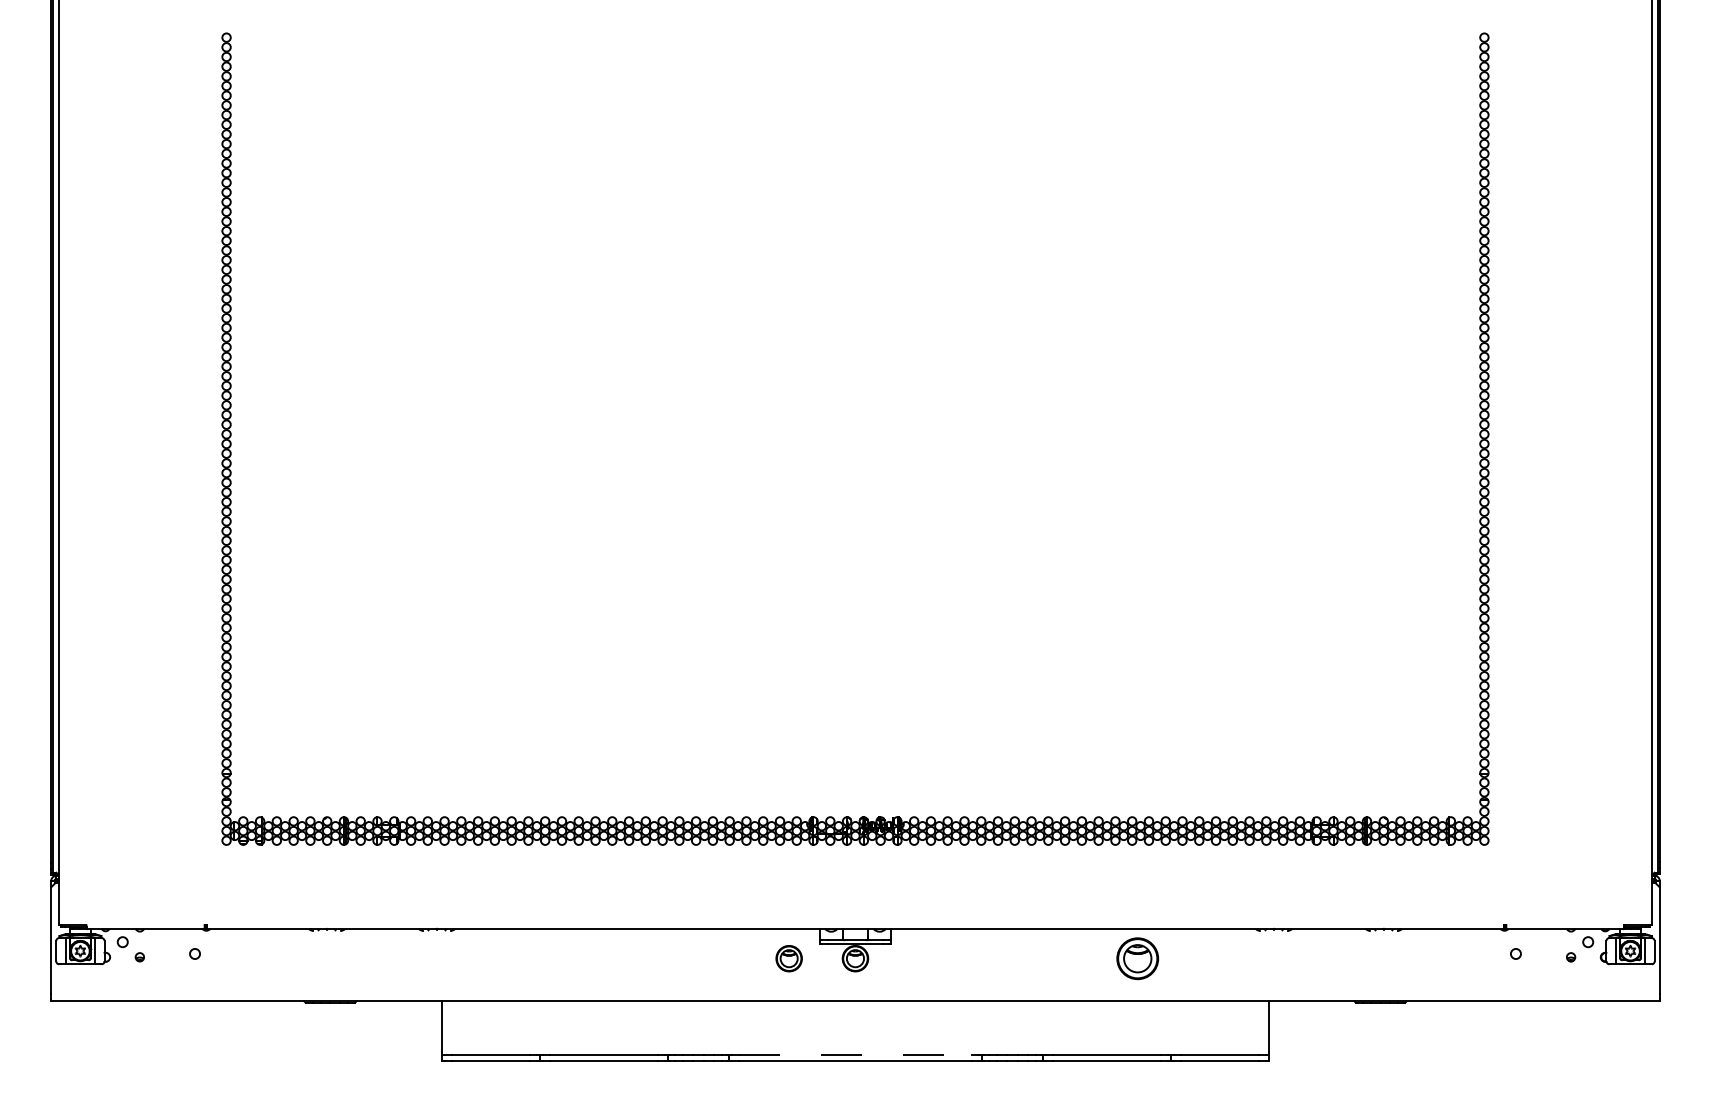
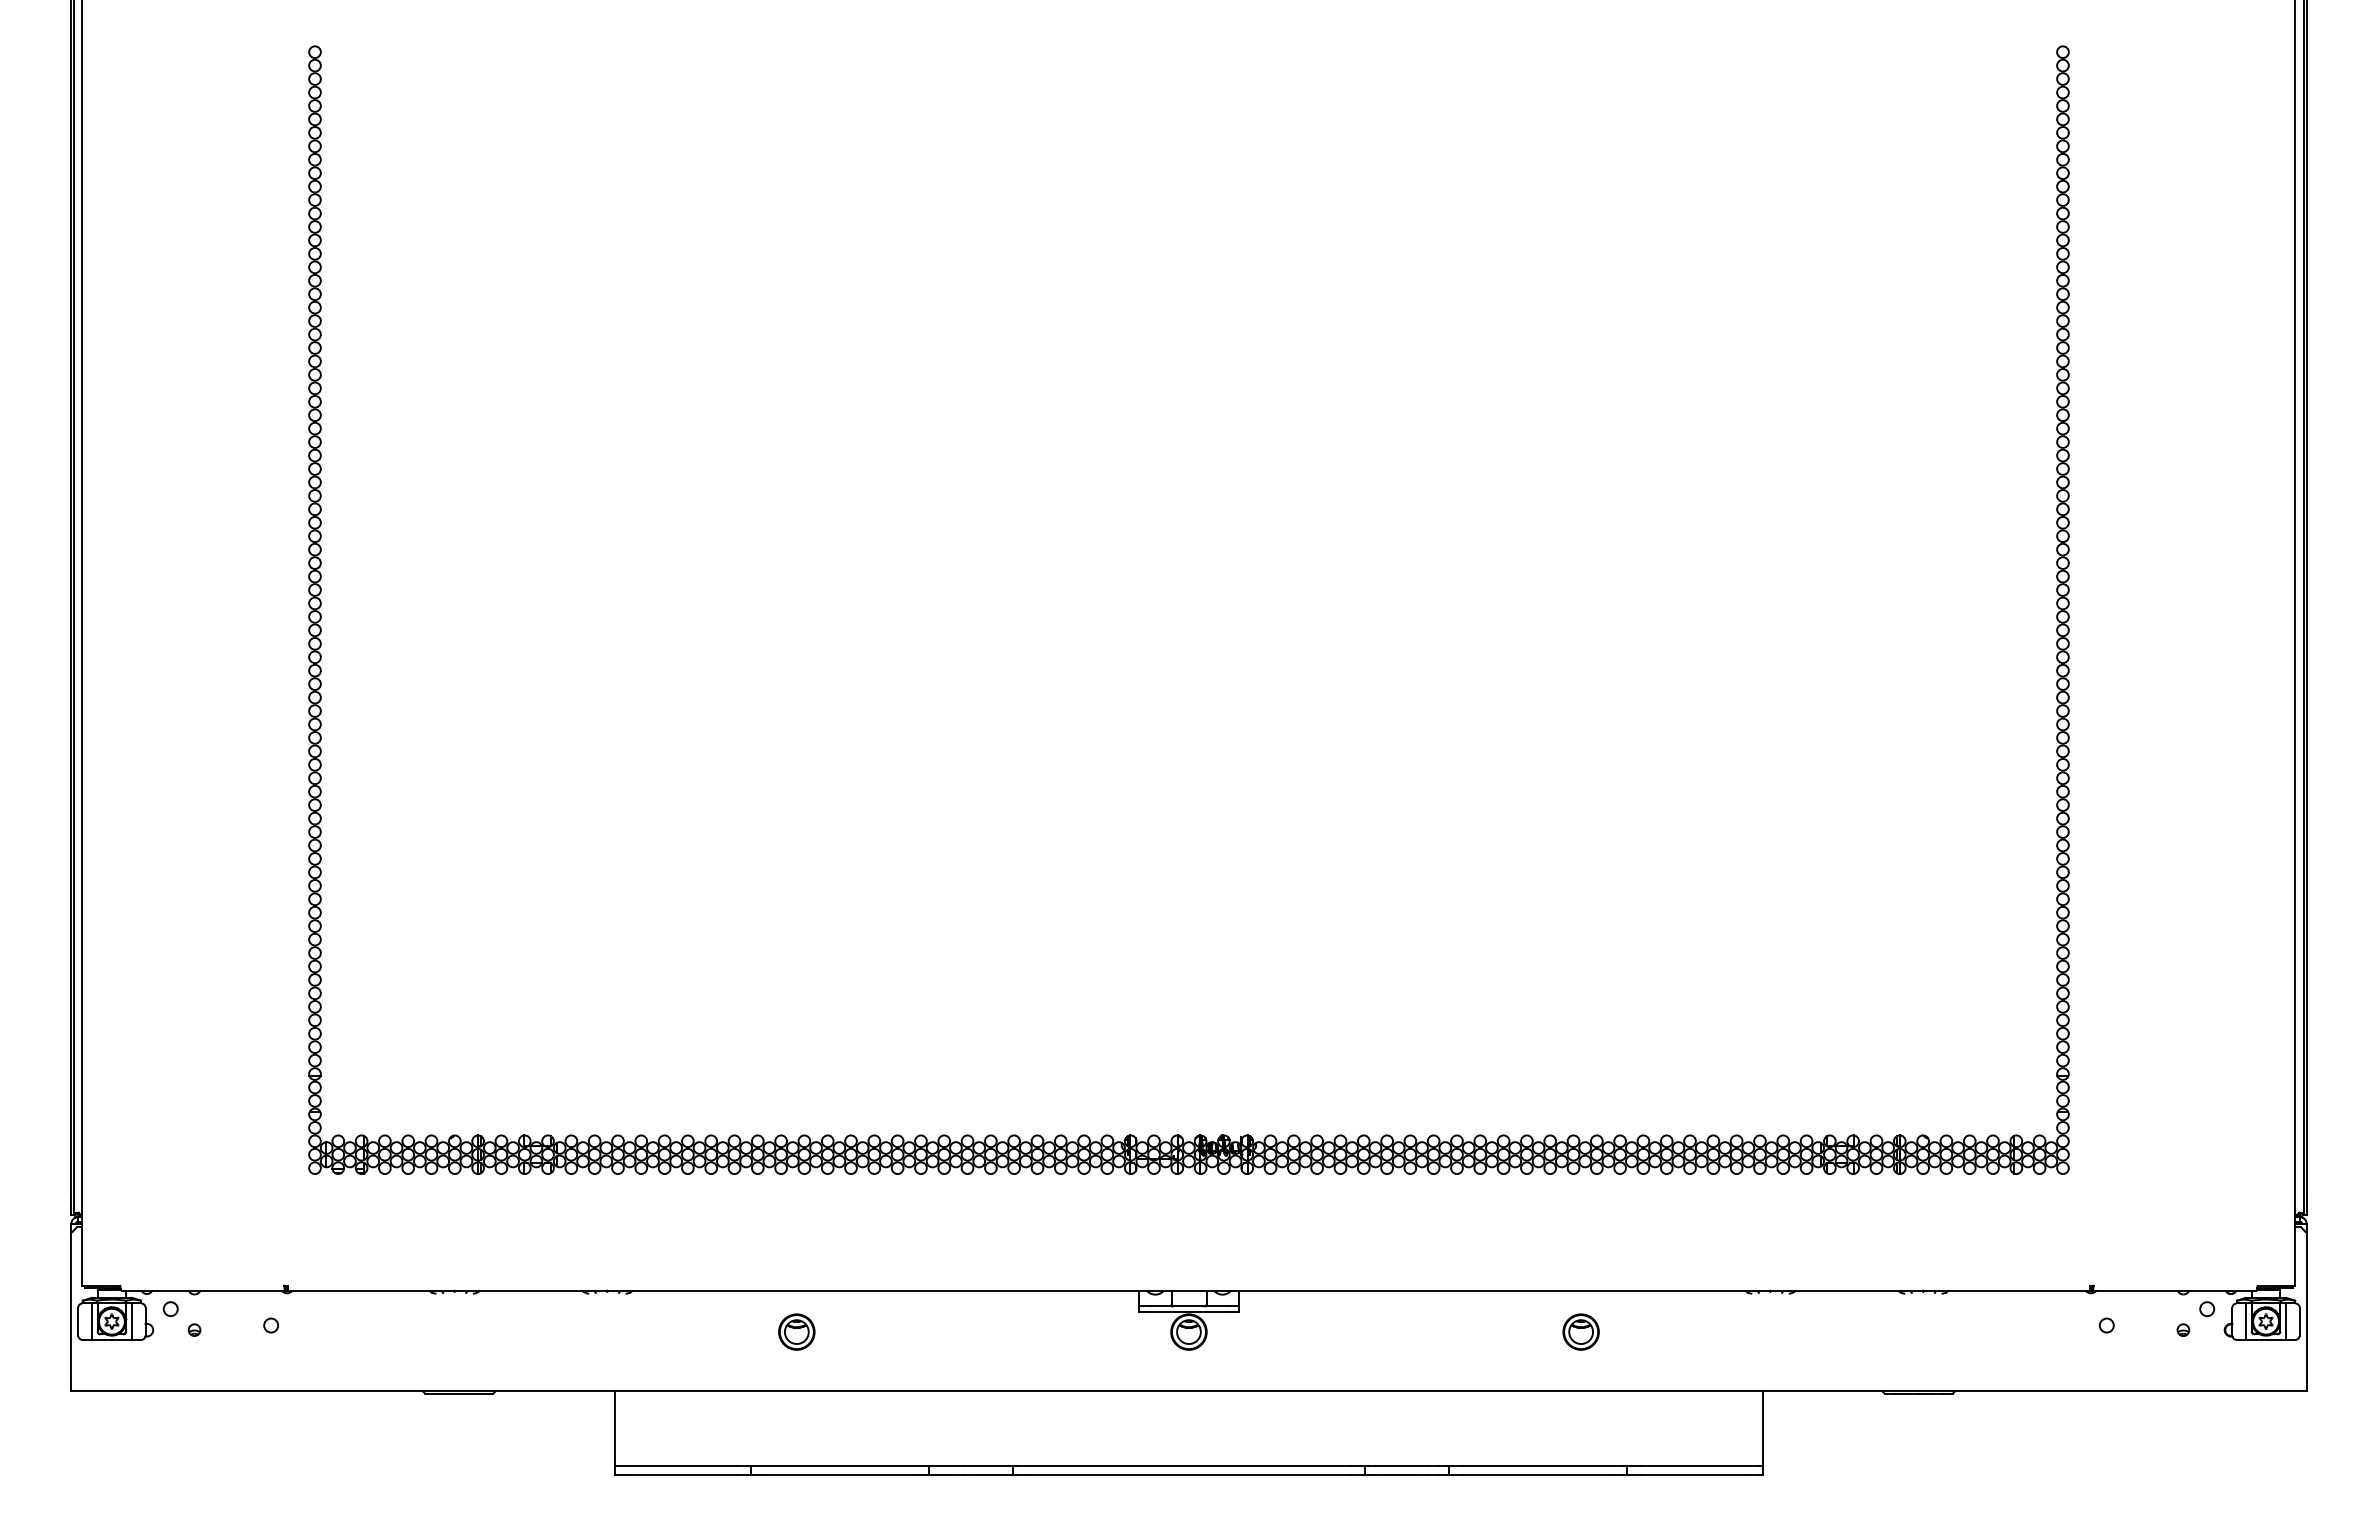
part: (788, 958) -> (796, 1331), moved
part: (1137, 958) -> (1580, 1331), size x0.62
line: (855, 1055) -> (1189, 1466), dashed -> solid

